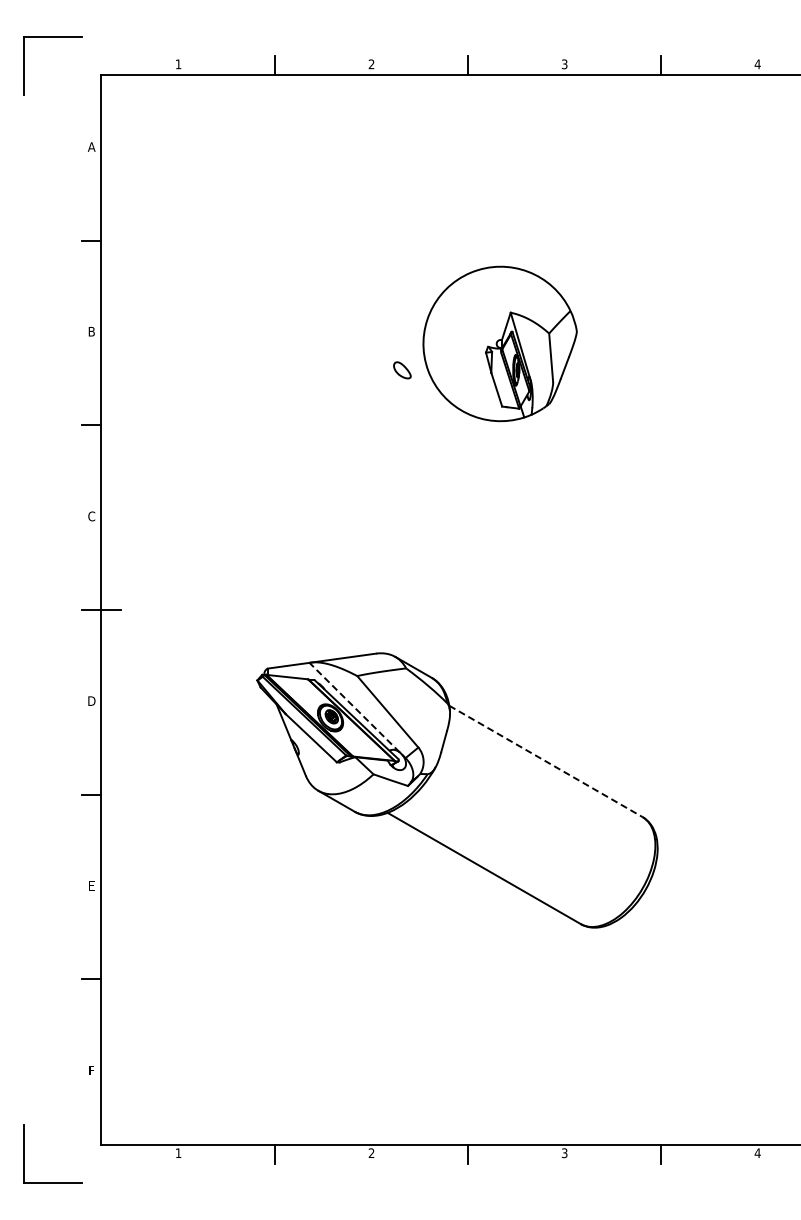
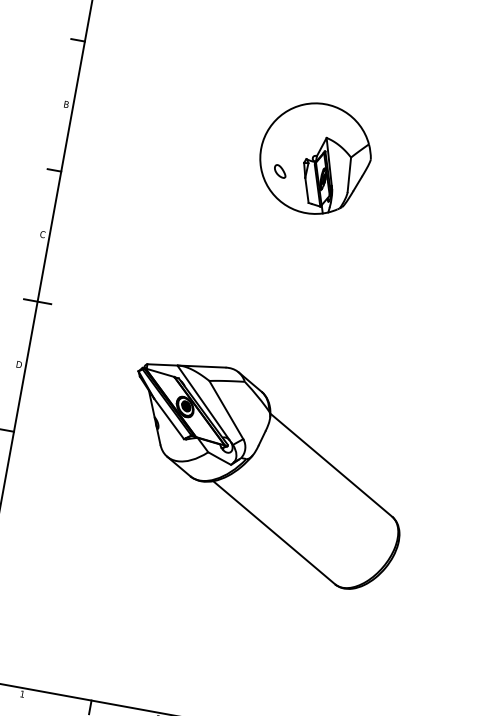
part: (499, 343) -> (314, 158), moved
line: (354, 707) -> (203, 402), dashed -> solid
line: (546, 761) -> (331, 465), dashed -> solid

